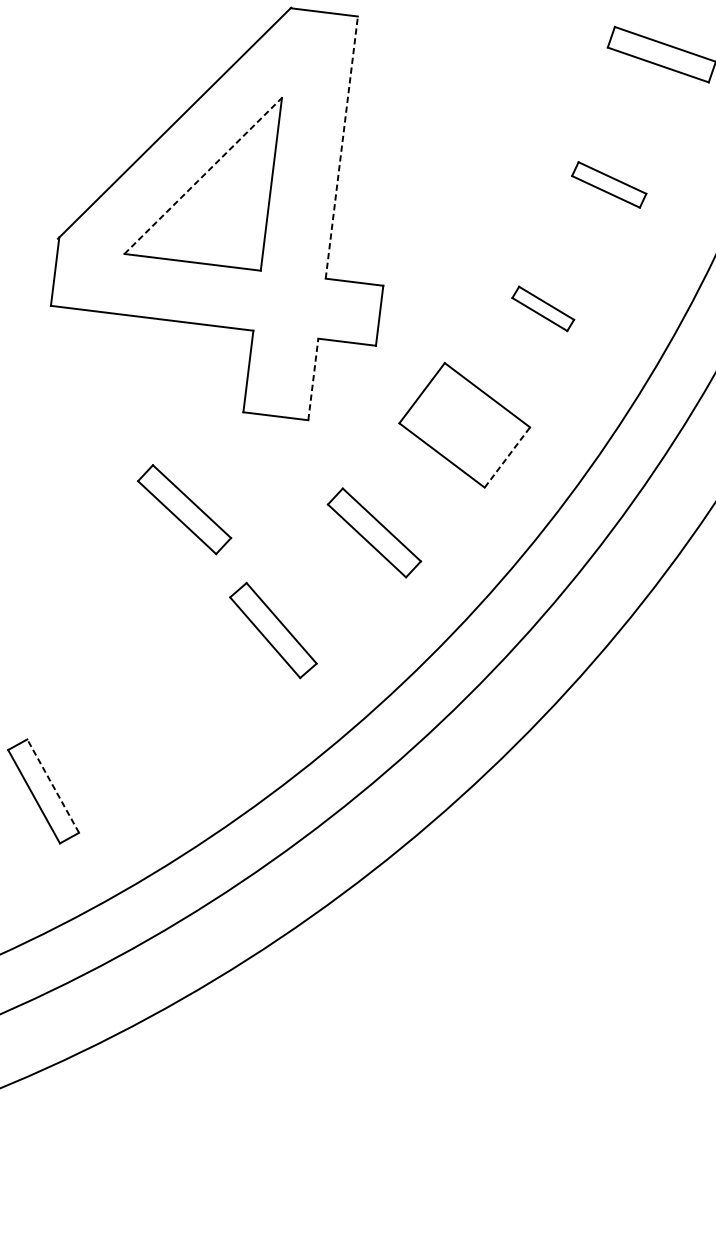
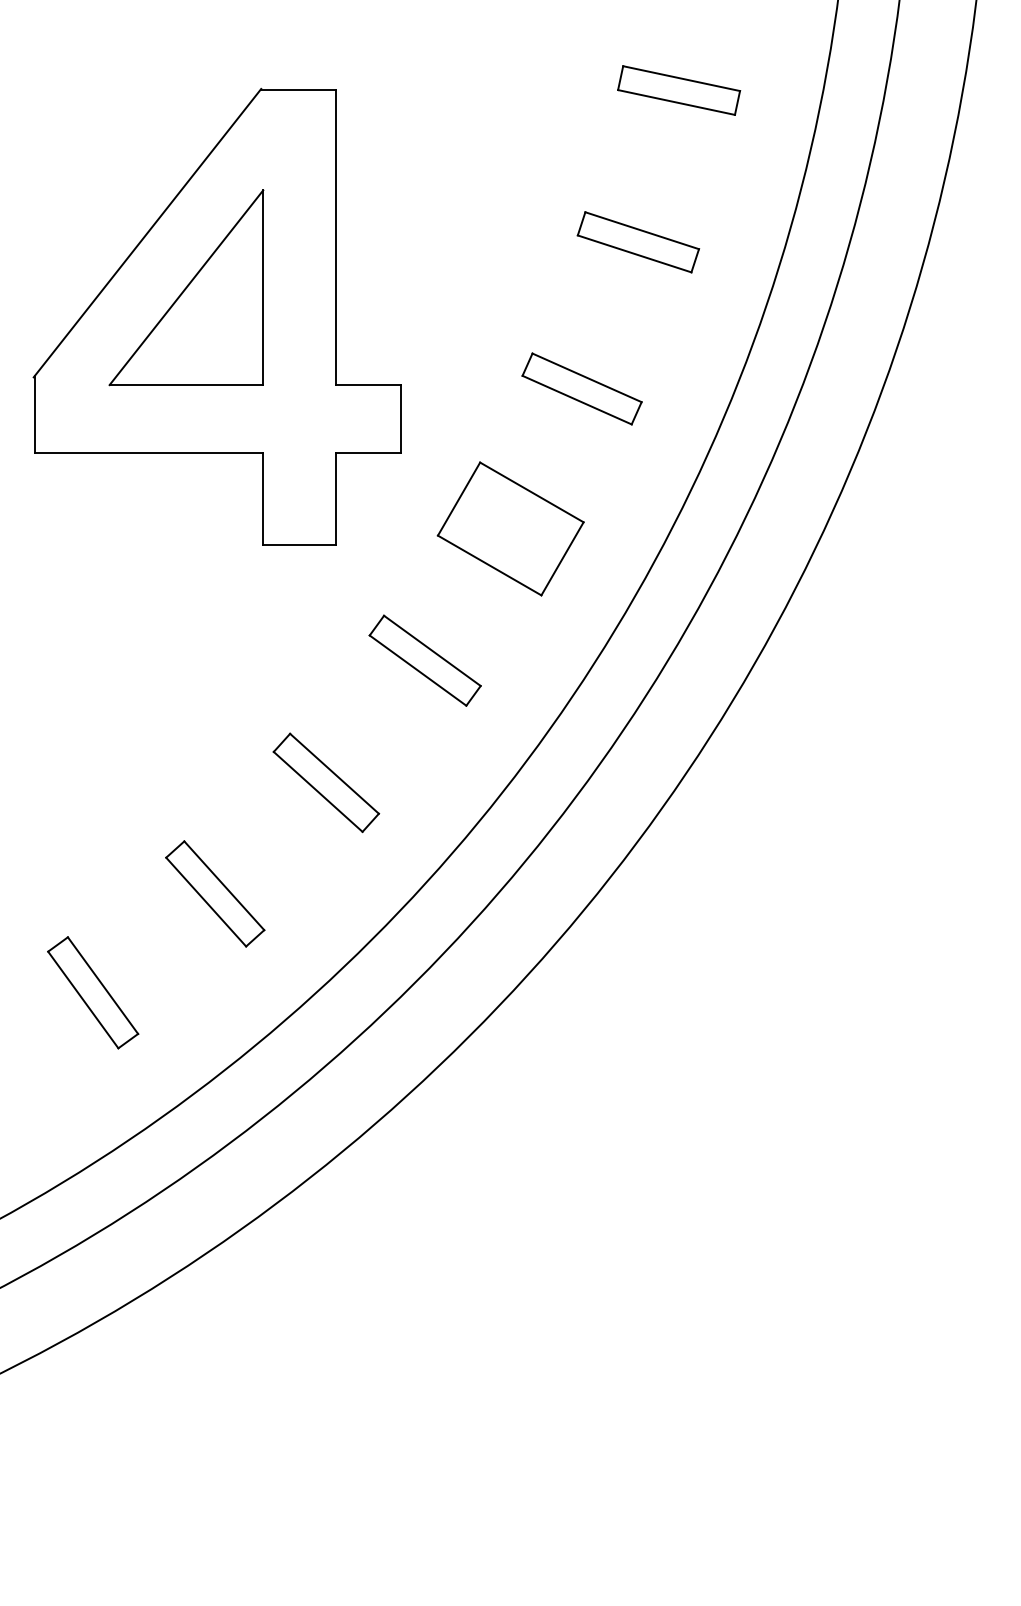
line: (341, 147) -> (336, 237), dashed -> solid
line: (203, 175) -> (186, 287), dashed -> solid
part: (609, 185) -> (638, 242), size x1.43
part: (542, 308) -> (581, 388), size x1.67
line: (313, 379) -> (336, 498), dashed -> solid
line: (507, 457) -> (562, 558), dashed -> solid
part: (183, 509) -> (210, 660), removed
part: (163, 716) -> (215, 893), added
line: (53, 786) -> (103, 985), dashed -> solid

